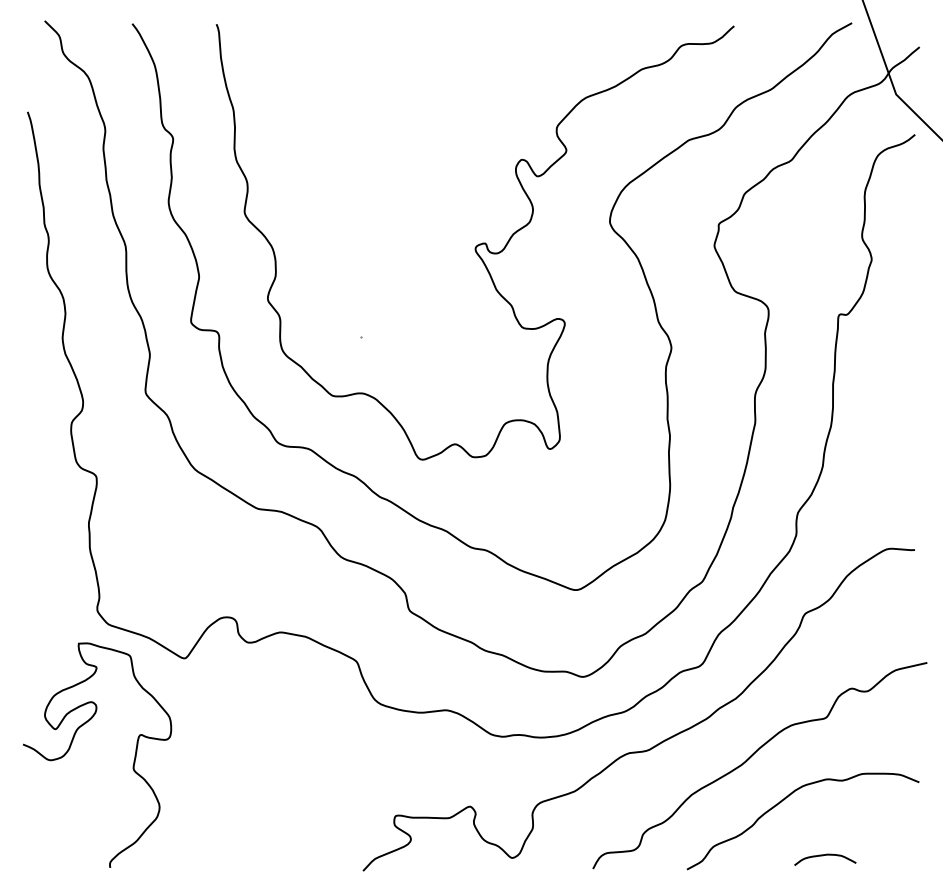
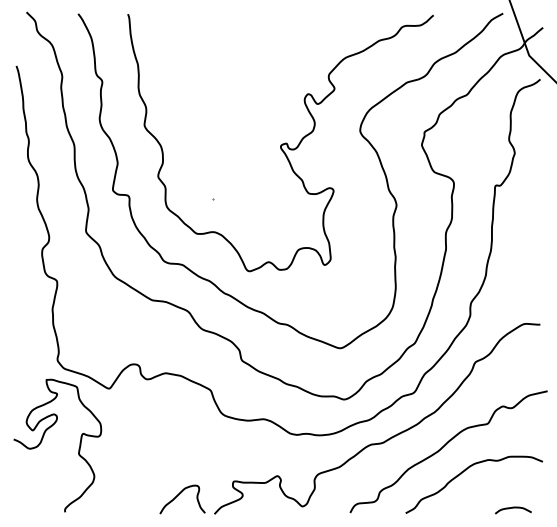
curve: (303, 839) -> (179, 495), added
curve: (825, 856) -> (513, 508), moved

